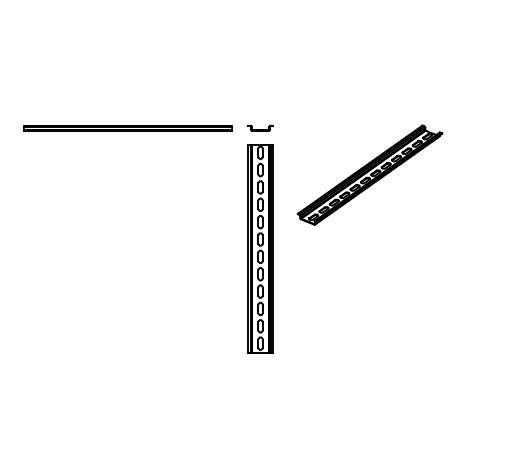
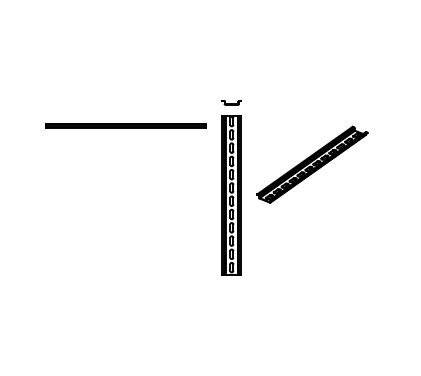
part: (126, 127) -> (125, 125), moved
part: (370, 174) -> (312, 164), moved

